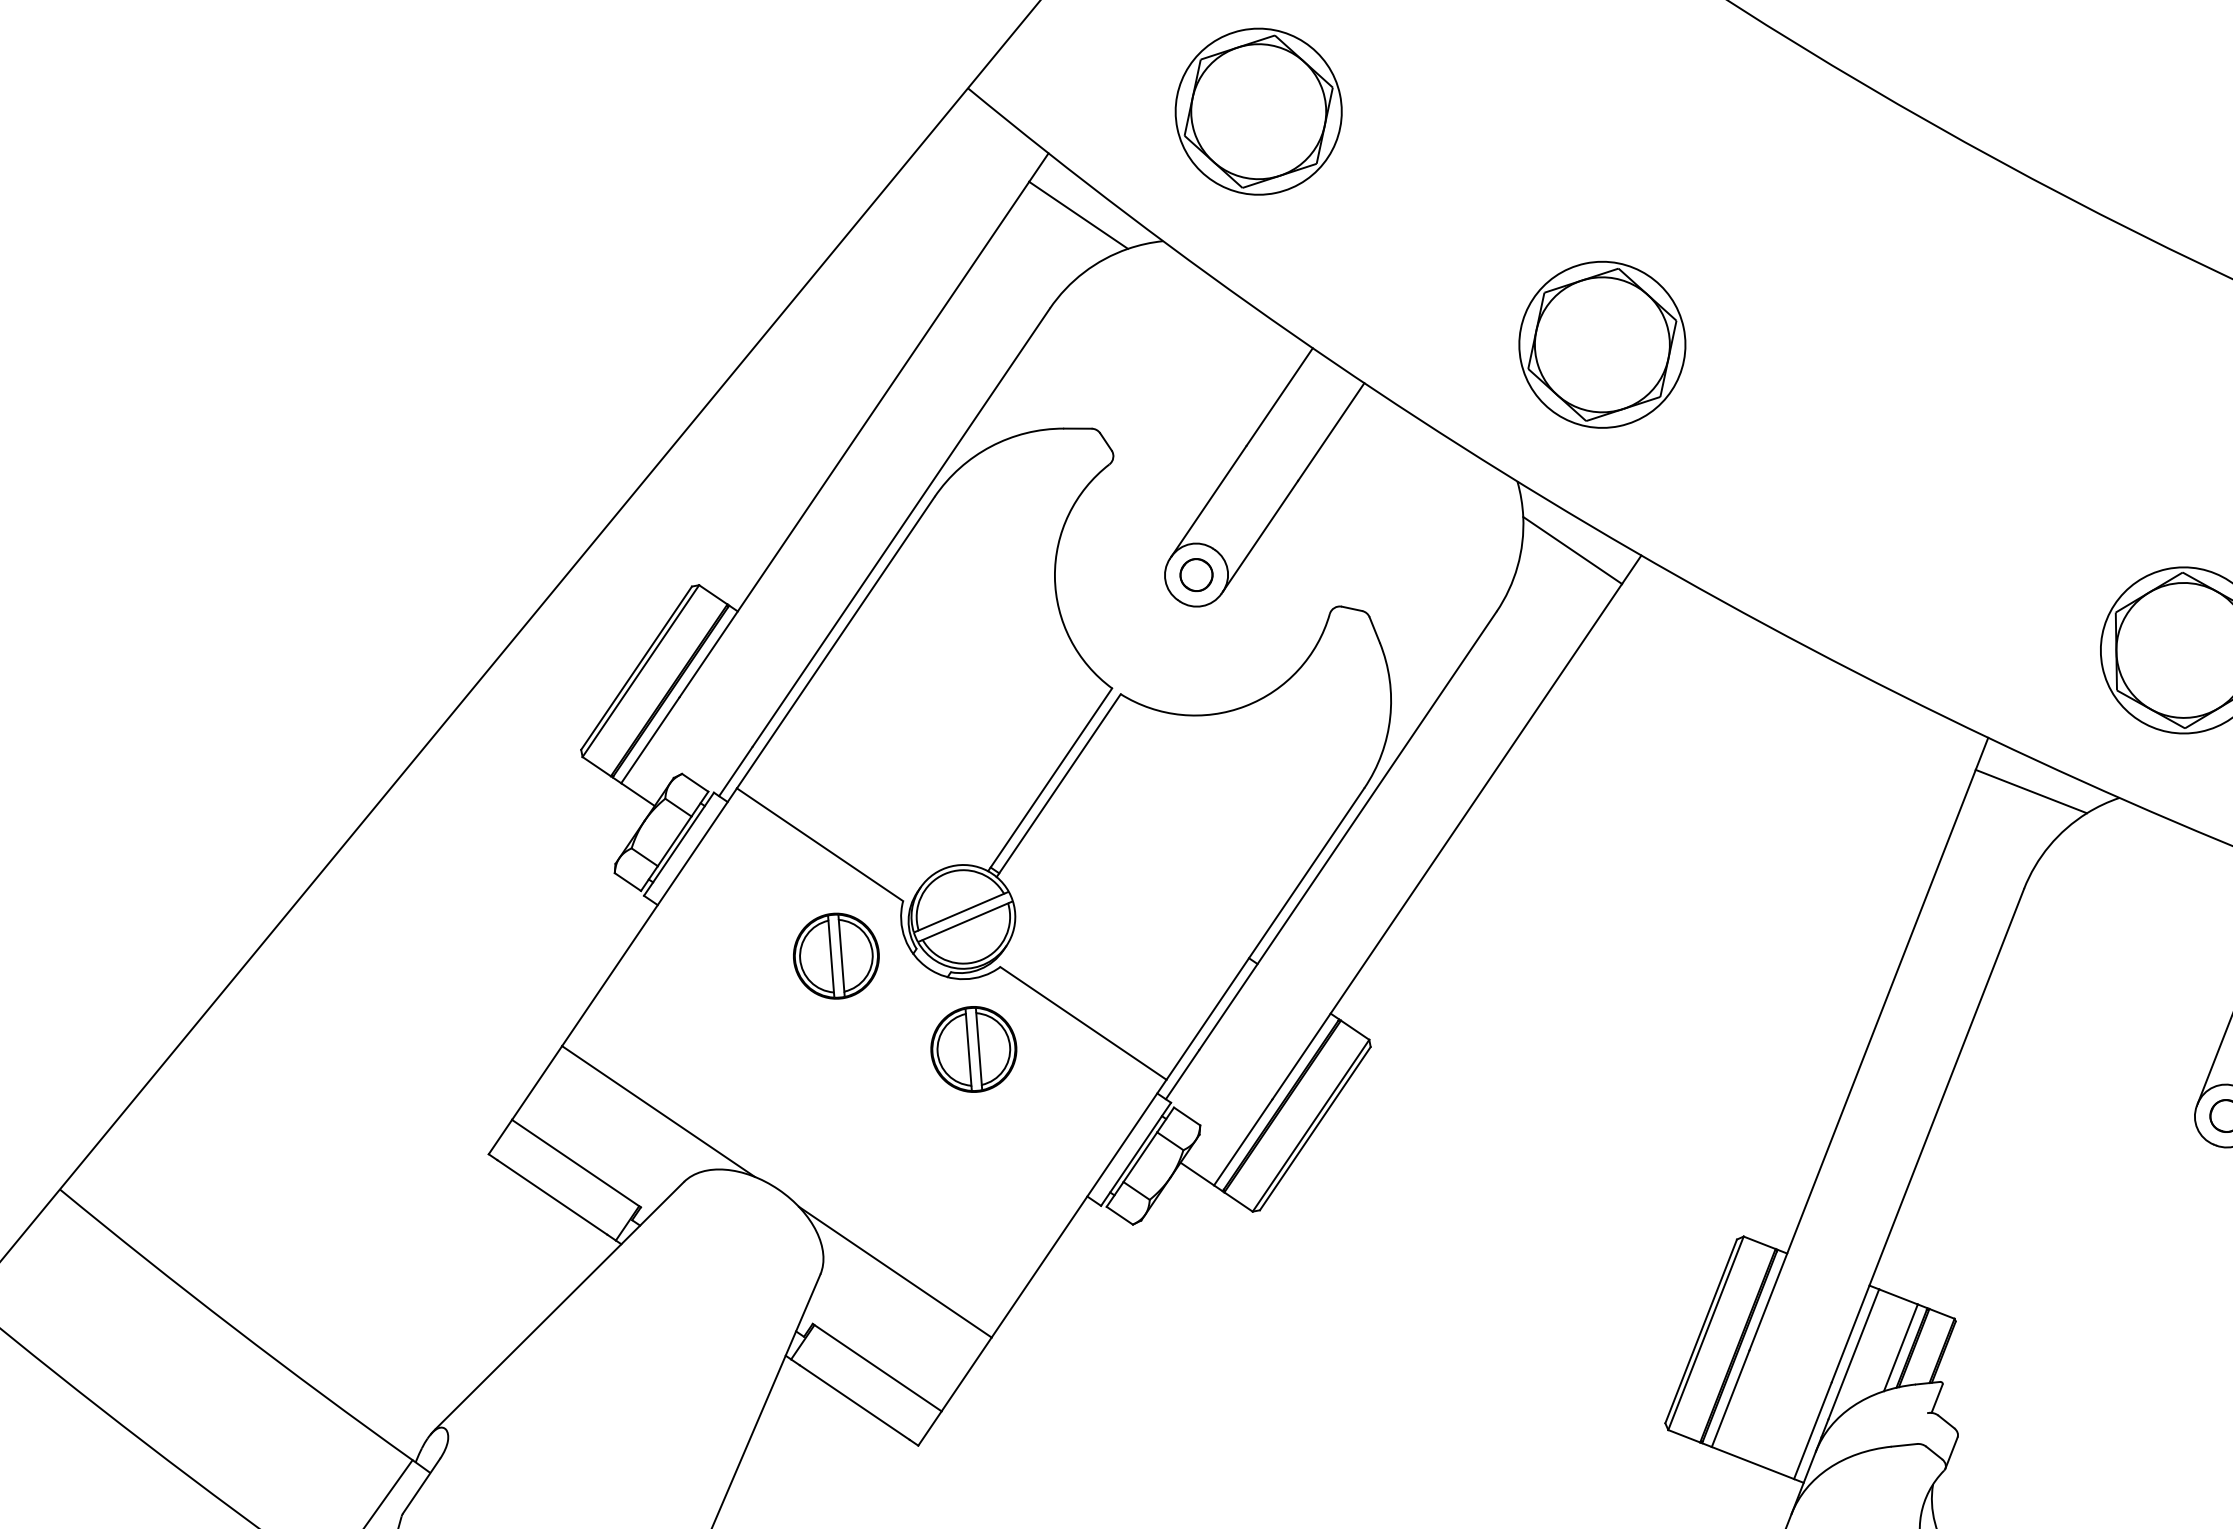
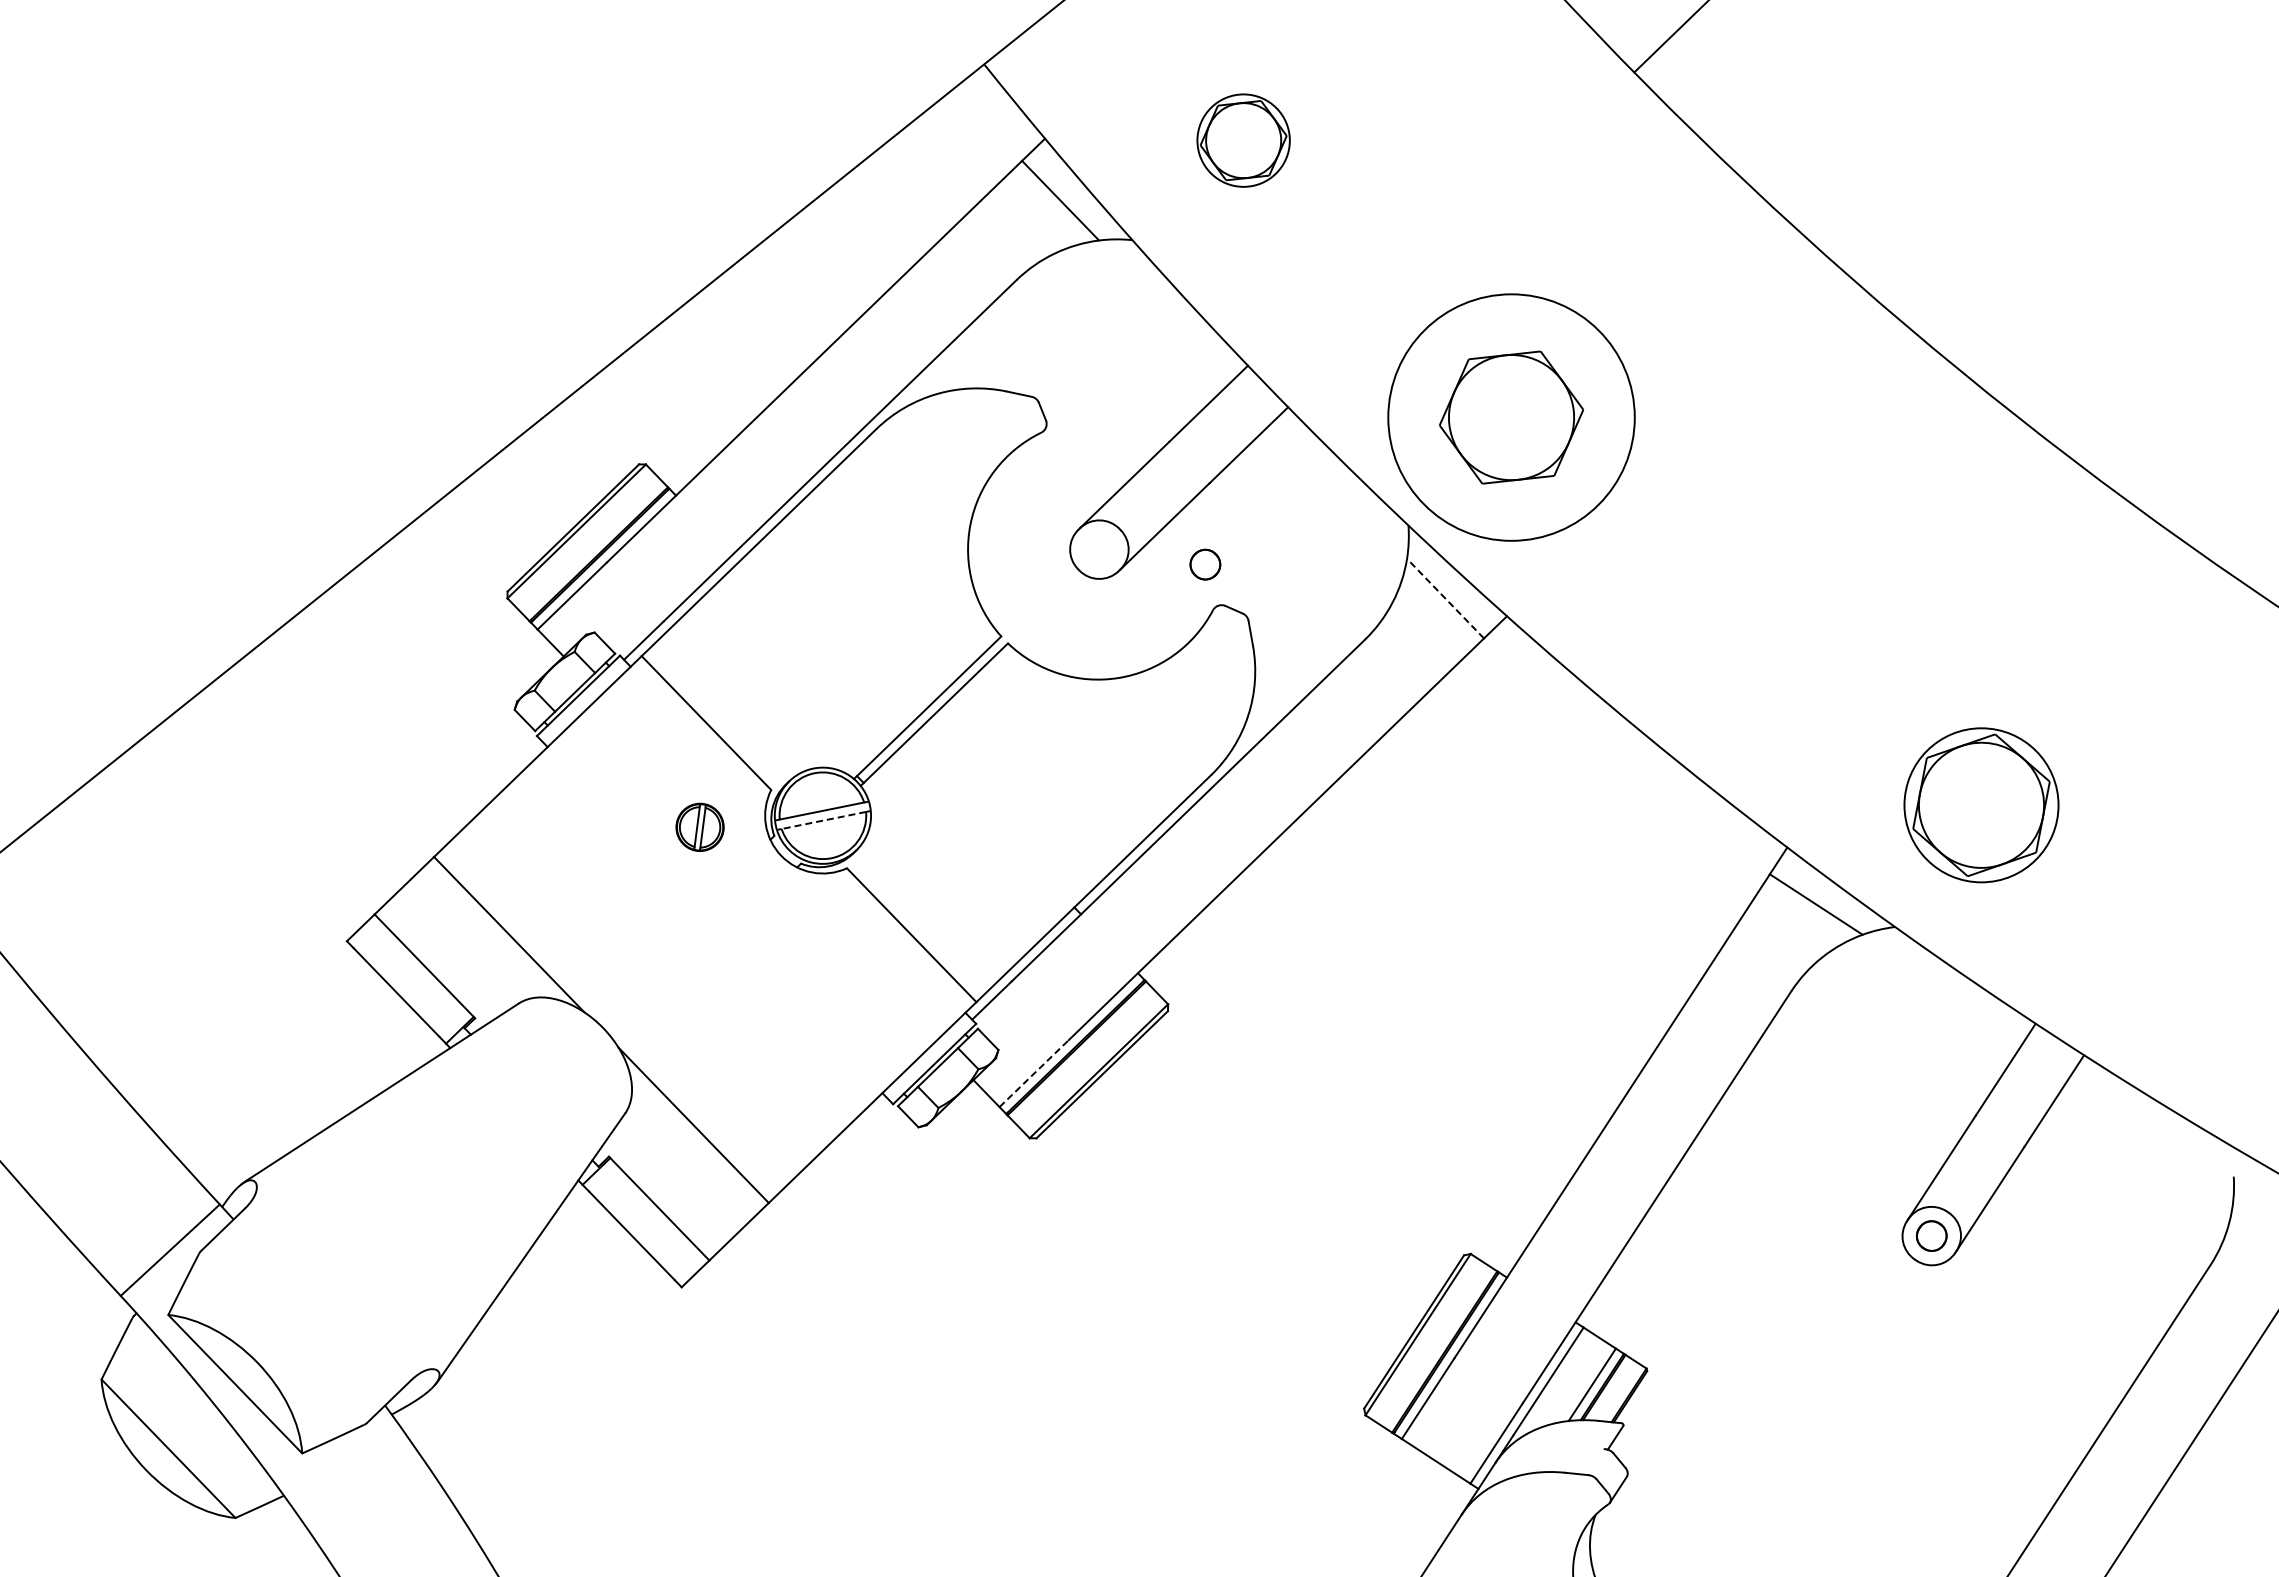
part: (1258, 111) -> (1243, 140), size x0.6
circle: (1602, 344) -> (1511, 417), size x1.6
line: (1572, 550) -> (1445, 598), solid -> dashed
part: (1196, 574) -> (1205, 564), moved
line: (965, 921) -> (823, 820), solid -> dashed
part: (835, 956) -> (699, 827), size x0.6
part: (972, 1049) -> (806, 937), removed
line: (1243, 1142) -> (1034, 1073), solid -> dashed

